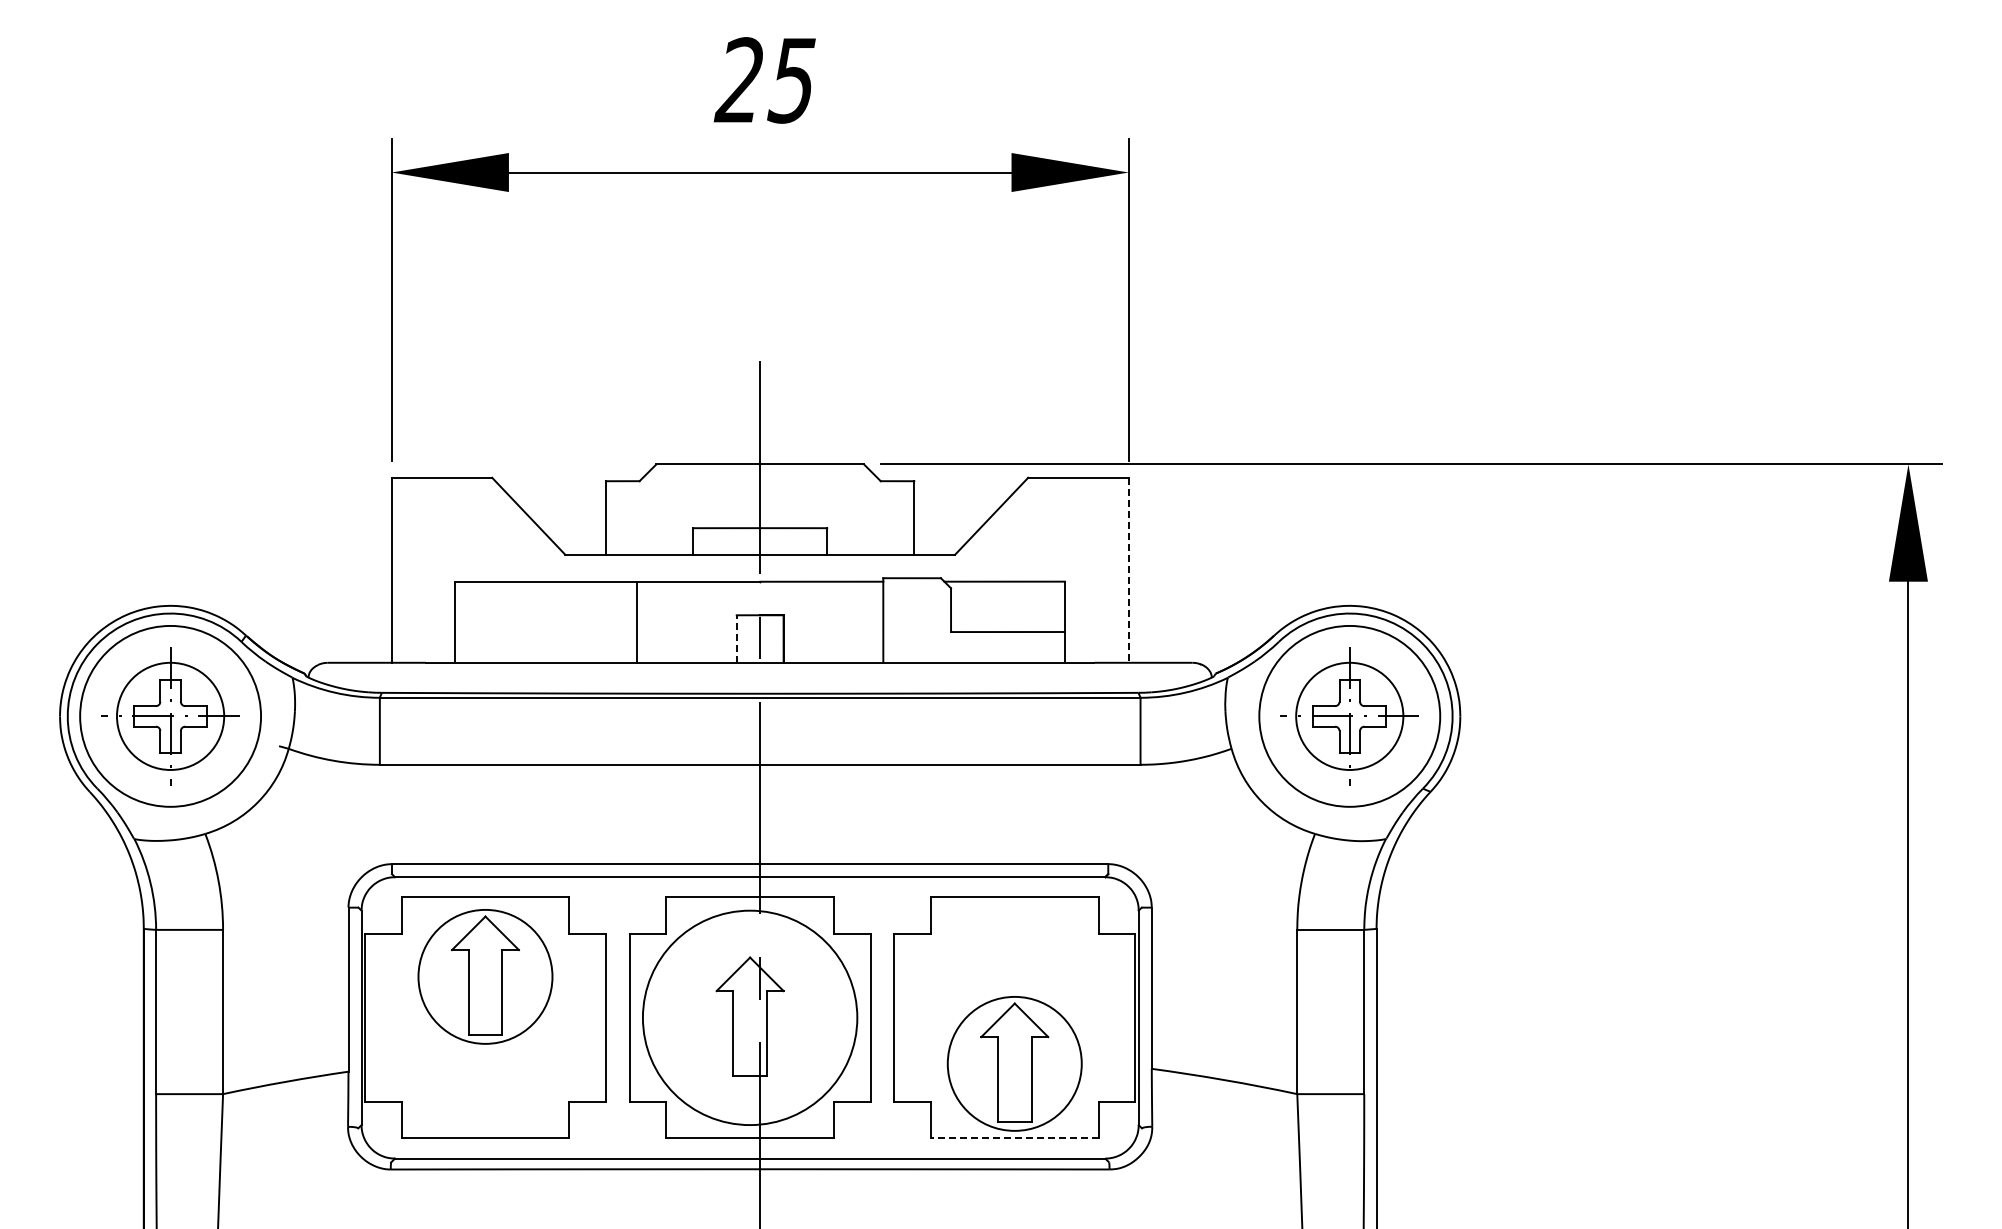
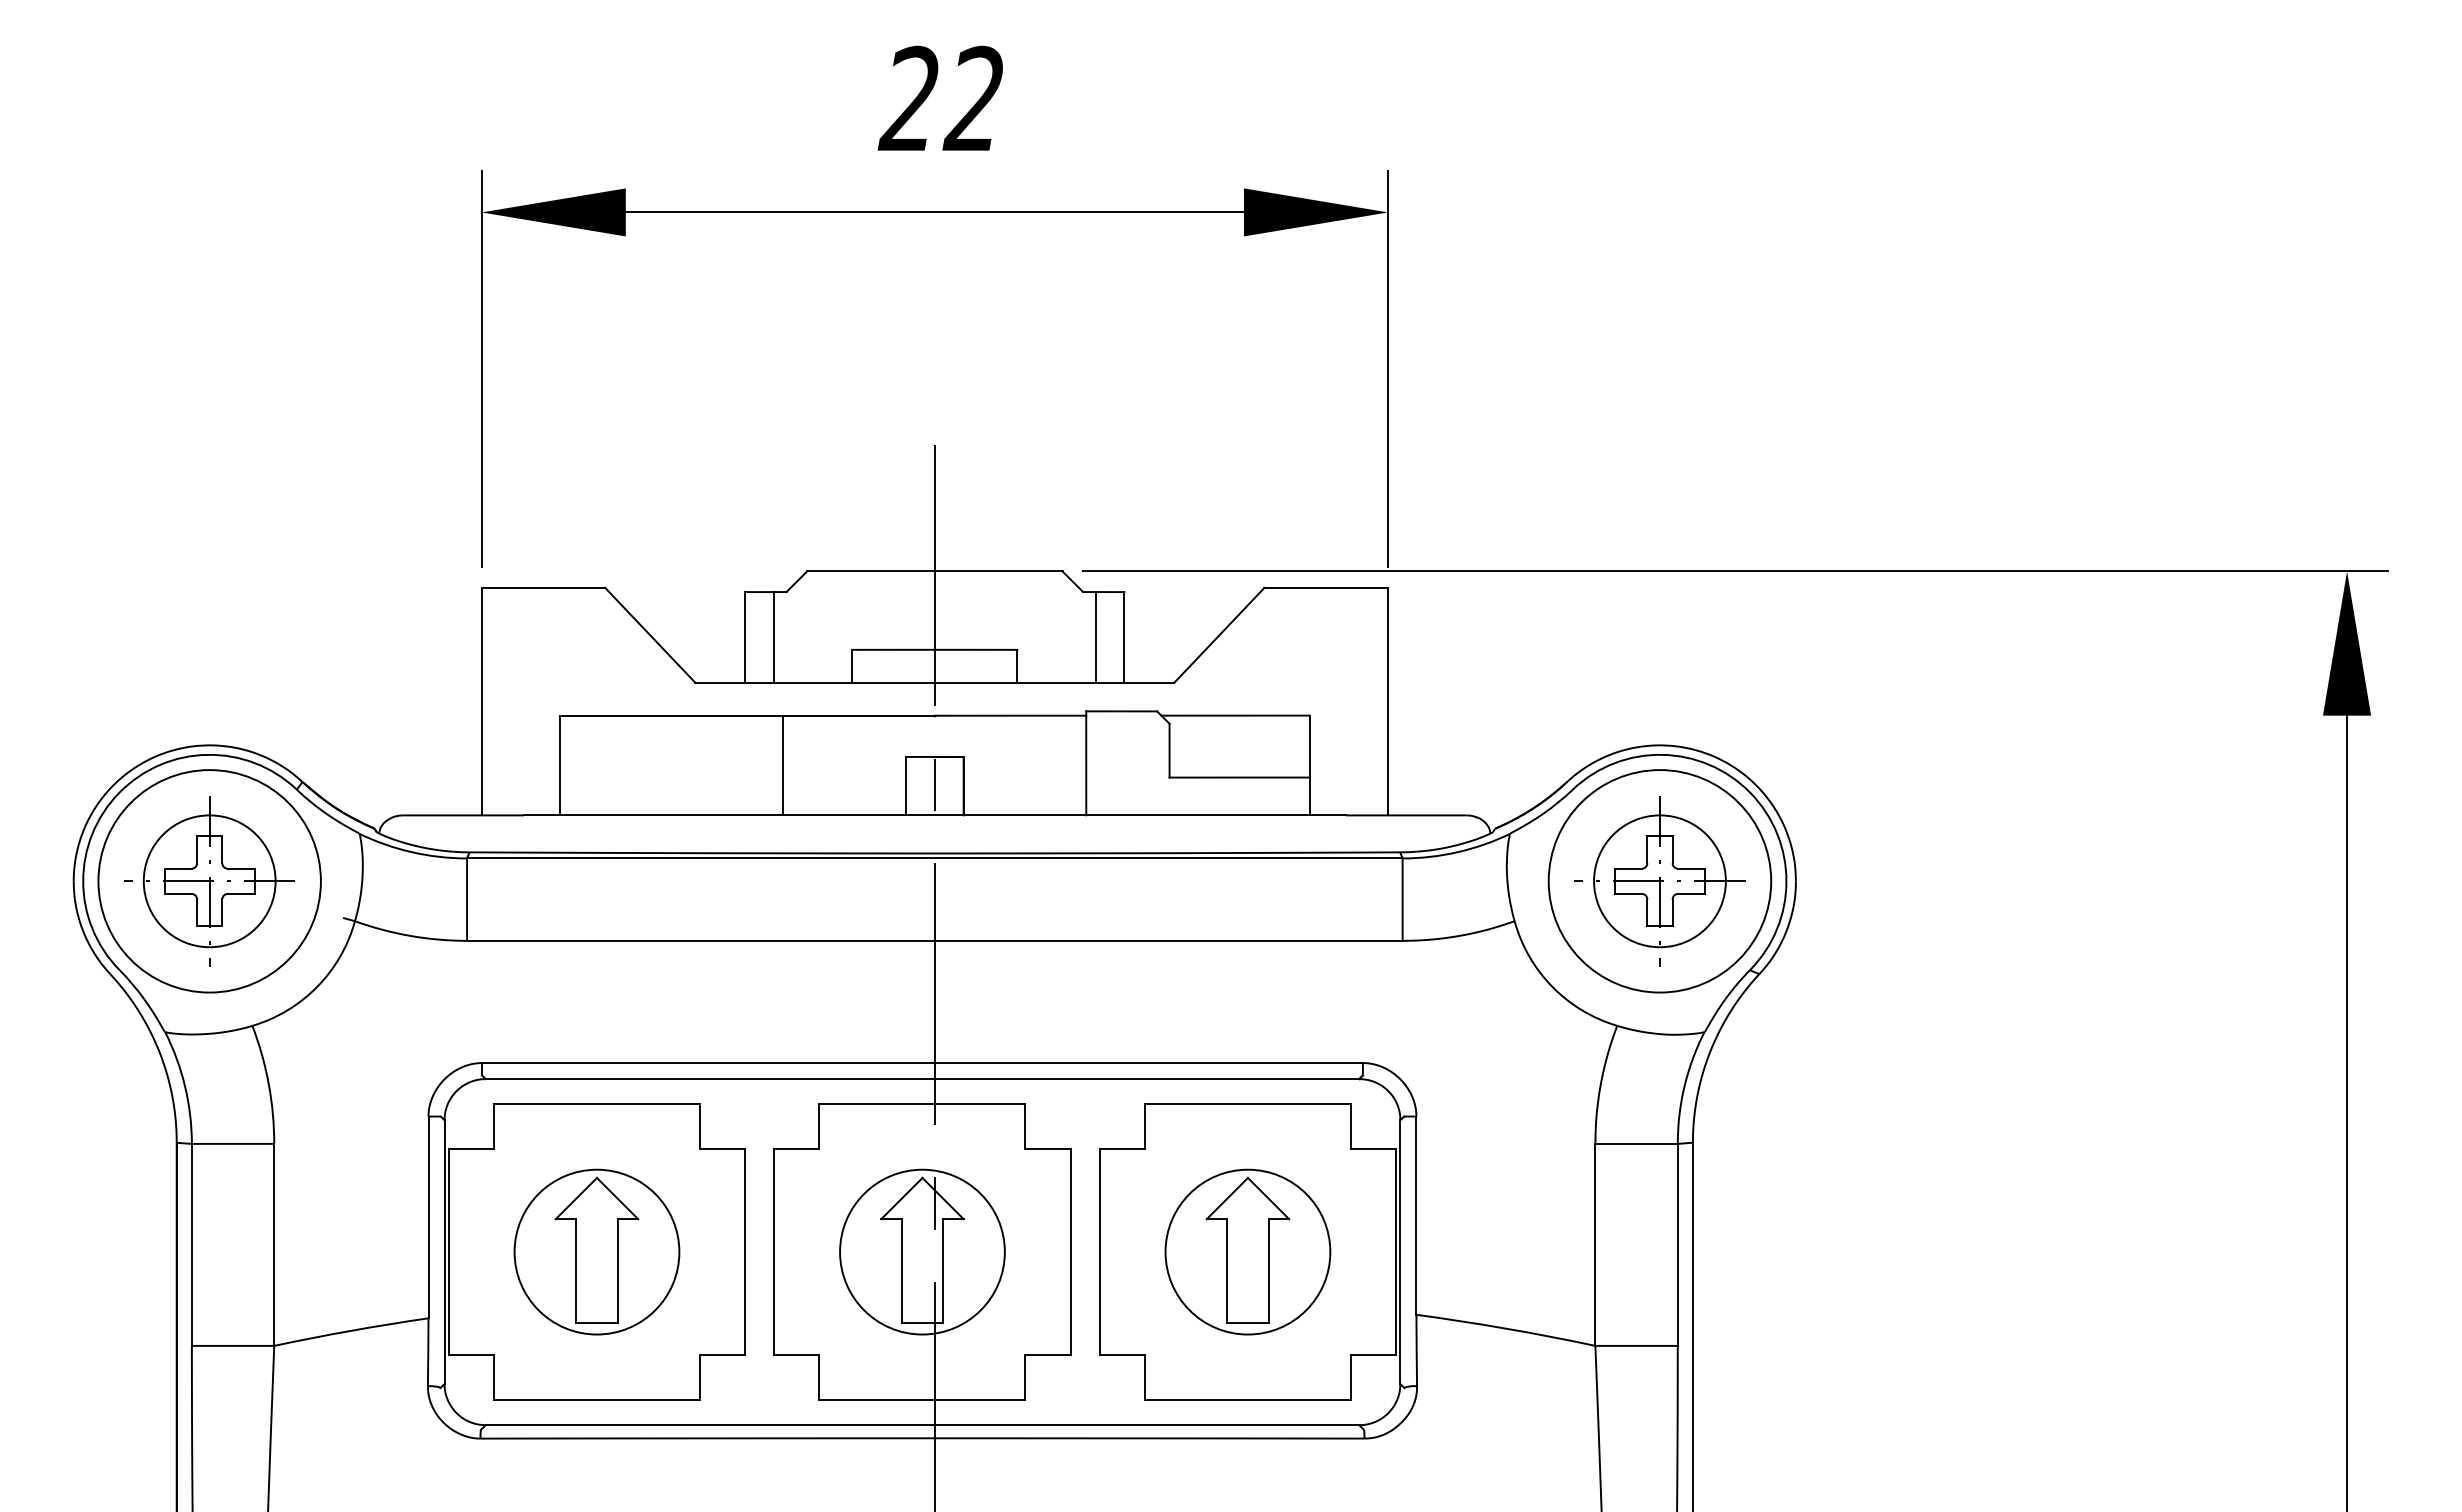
text: (790, 80) -> (972, 99), 25 -> 22
line: (629, 517) -> (774, 636), added
line: (890, 517) -> (1095, 636), added
line: (1128, 570) -> (1387, 701), dashed -> solid
line: (736, 639) -> (905, 786), dashed -> solid
part: (485, 976) -> (596, 1251), moved
circle: (750, 1017) -> (922, 1251), size x0.62
part: (1014, 1063) -> (1247, 1251), moved
line: (1014, 1138) -> (1247, 1400), dashed -> solid

